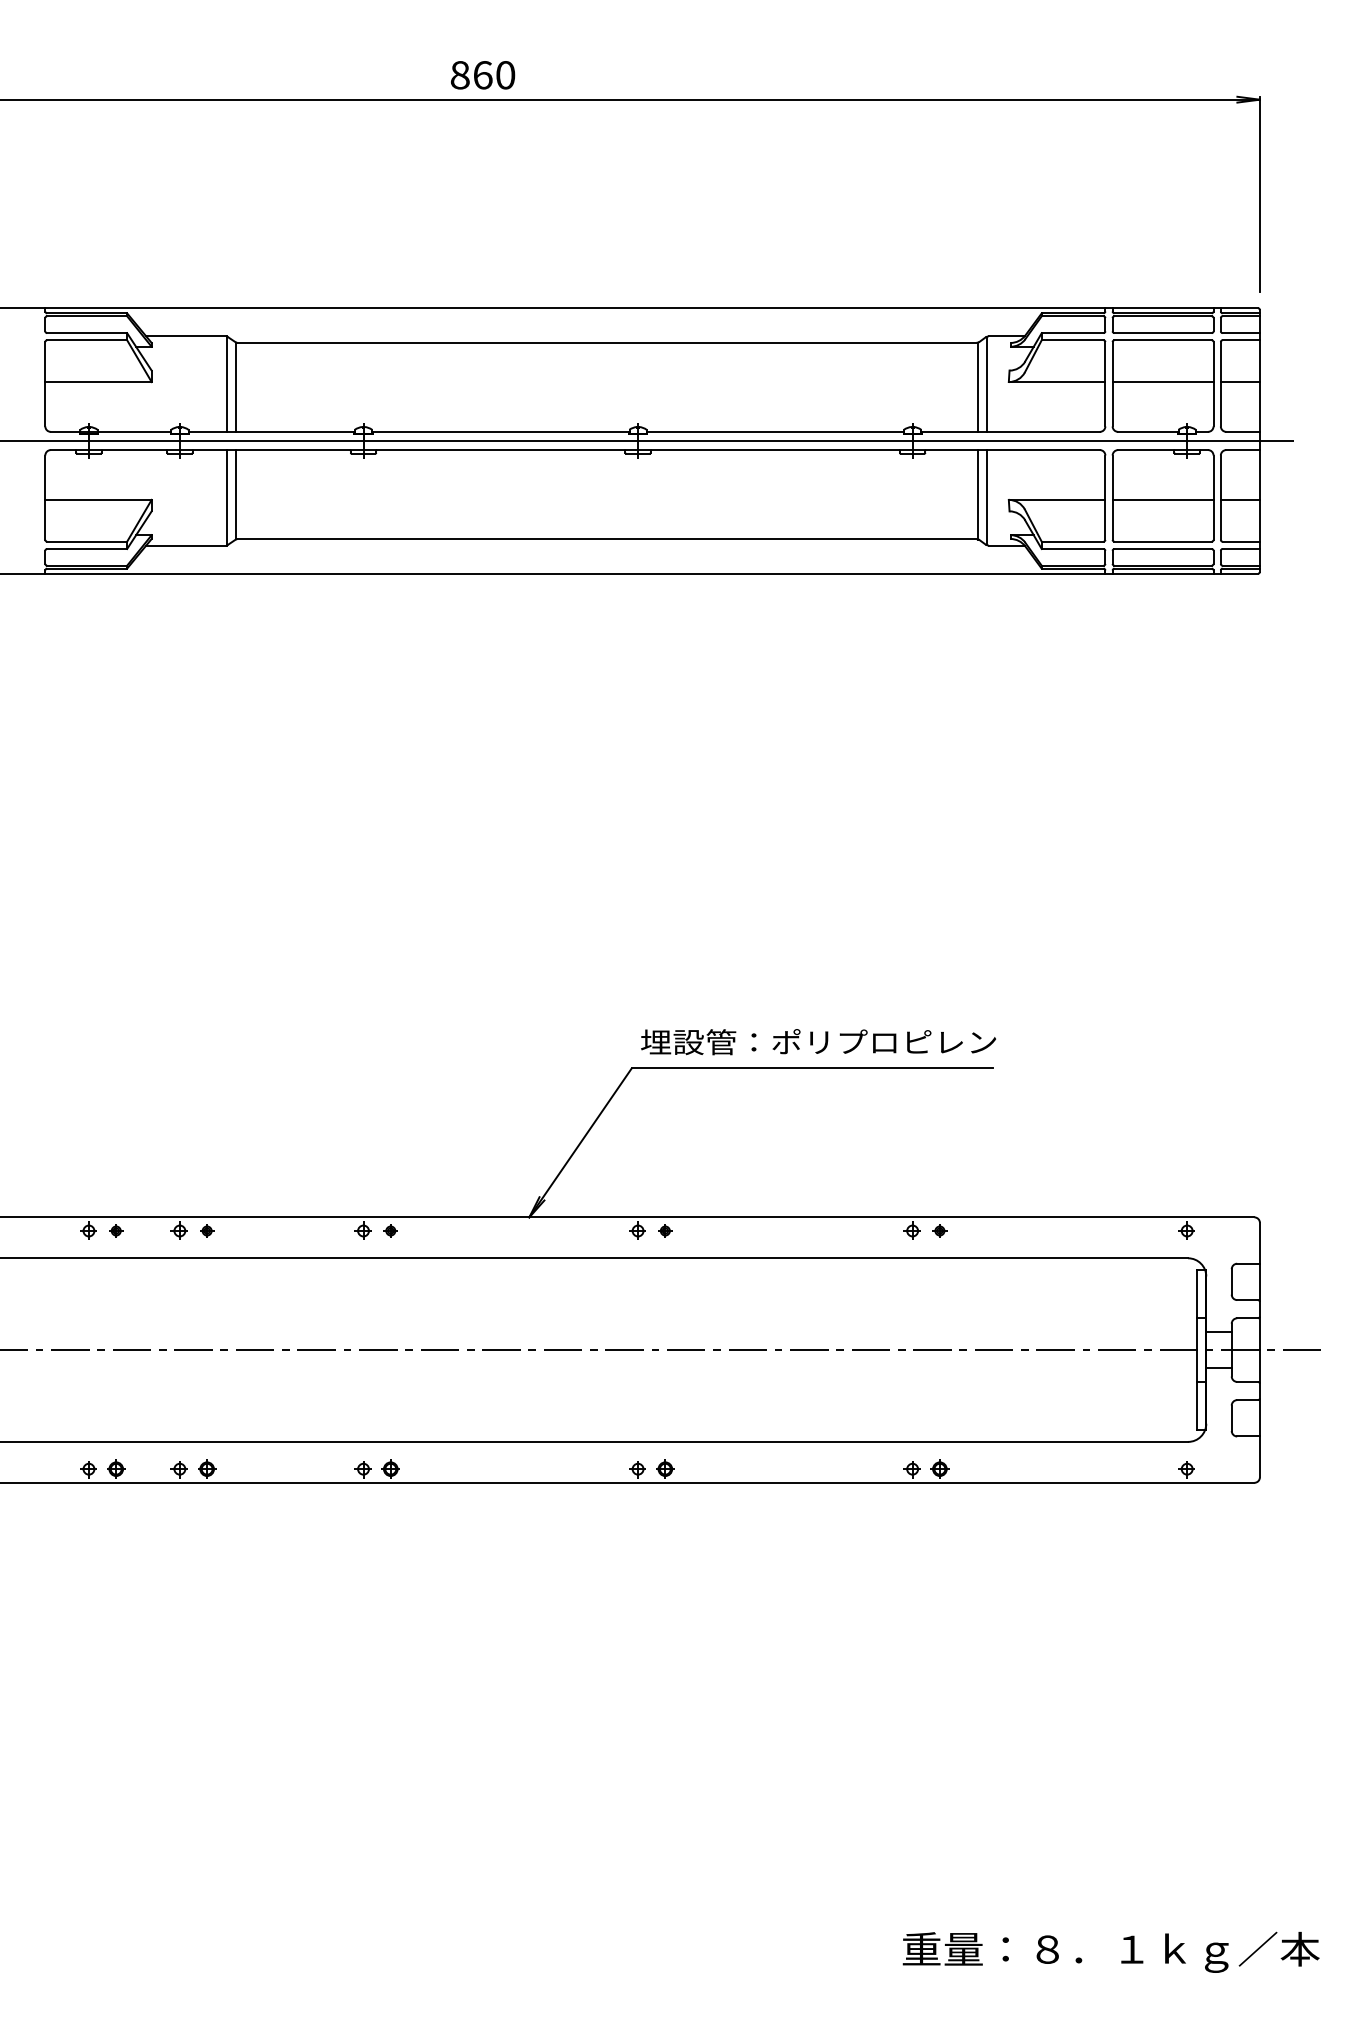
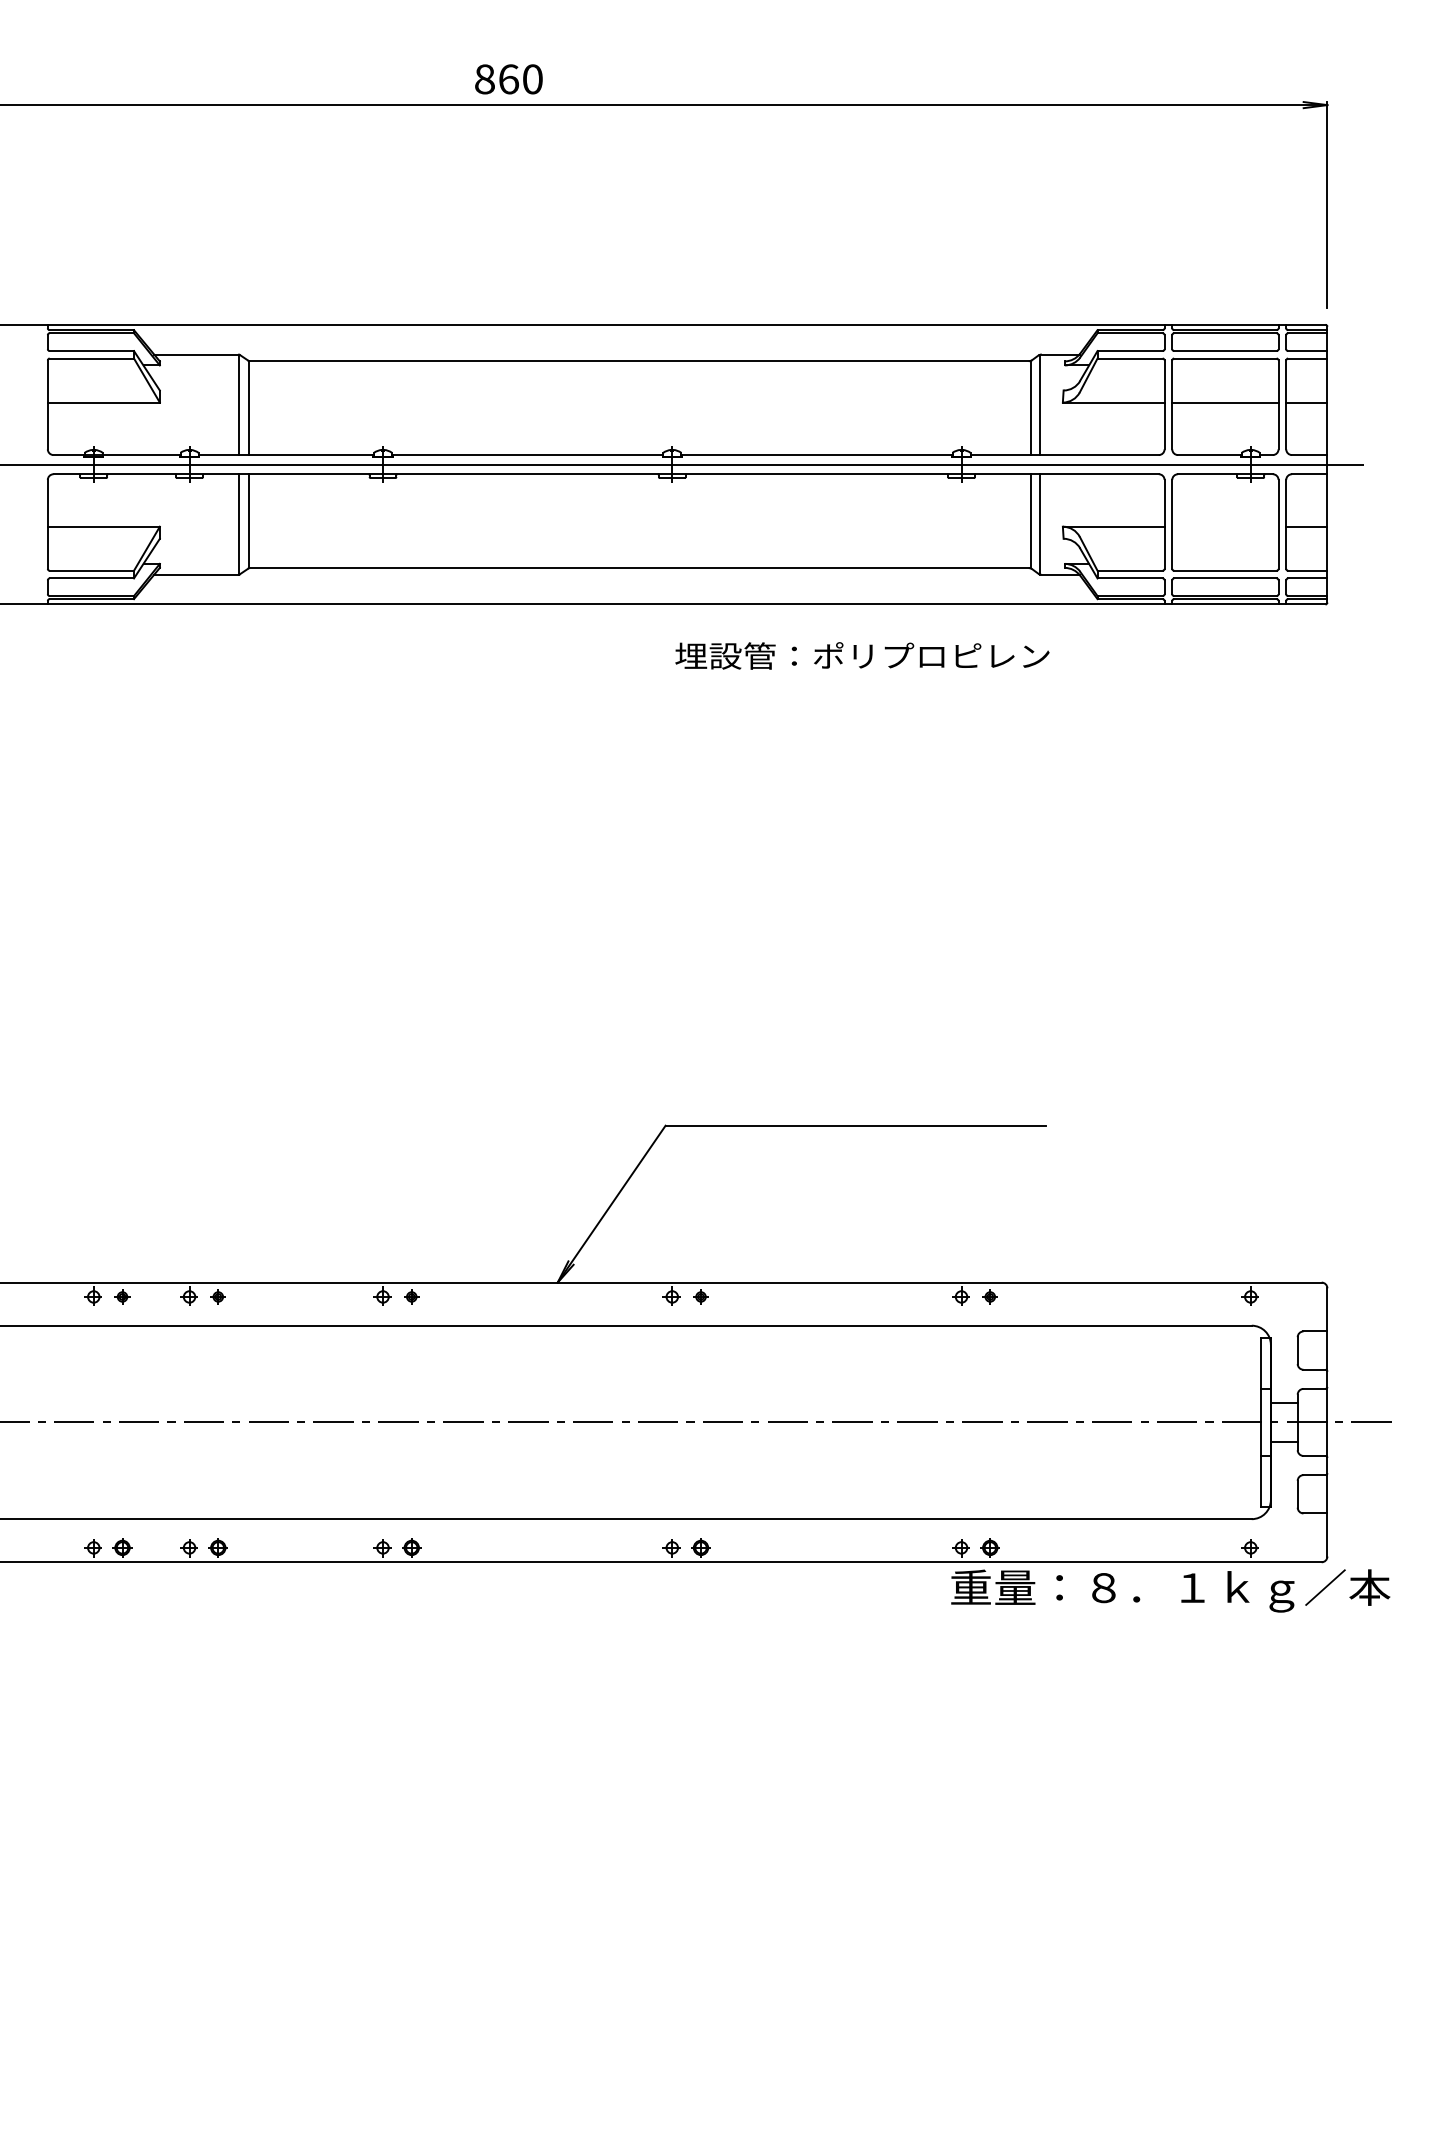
line: (1163, 499) -> (1225, 526), removed
text: (818, 1041) -> (862, 655), moved
text: (1110, 1951) -> (1170, 1590), moved

